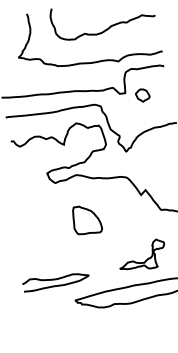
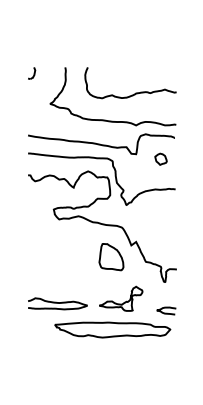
part: (142, 94) -> (160, 158), moved
part: (86, 220) -> (111, 257), moved
curve: (55, 280) -> (57, 303), moved

